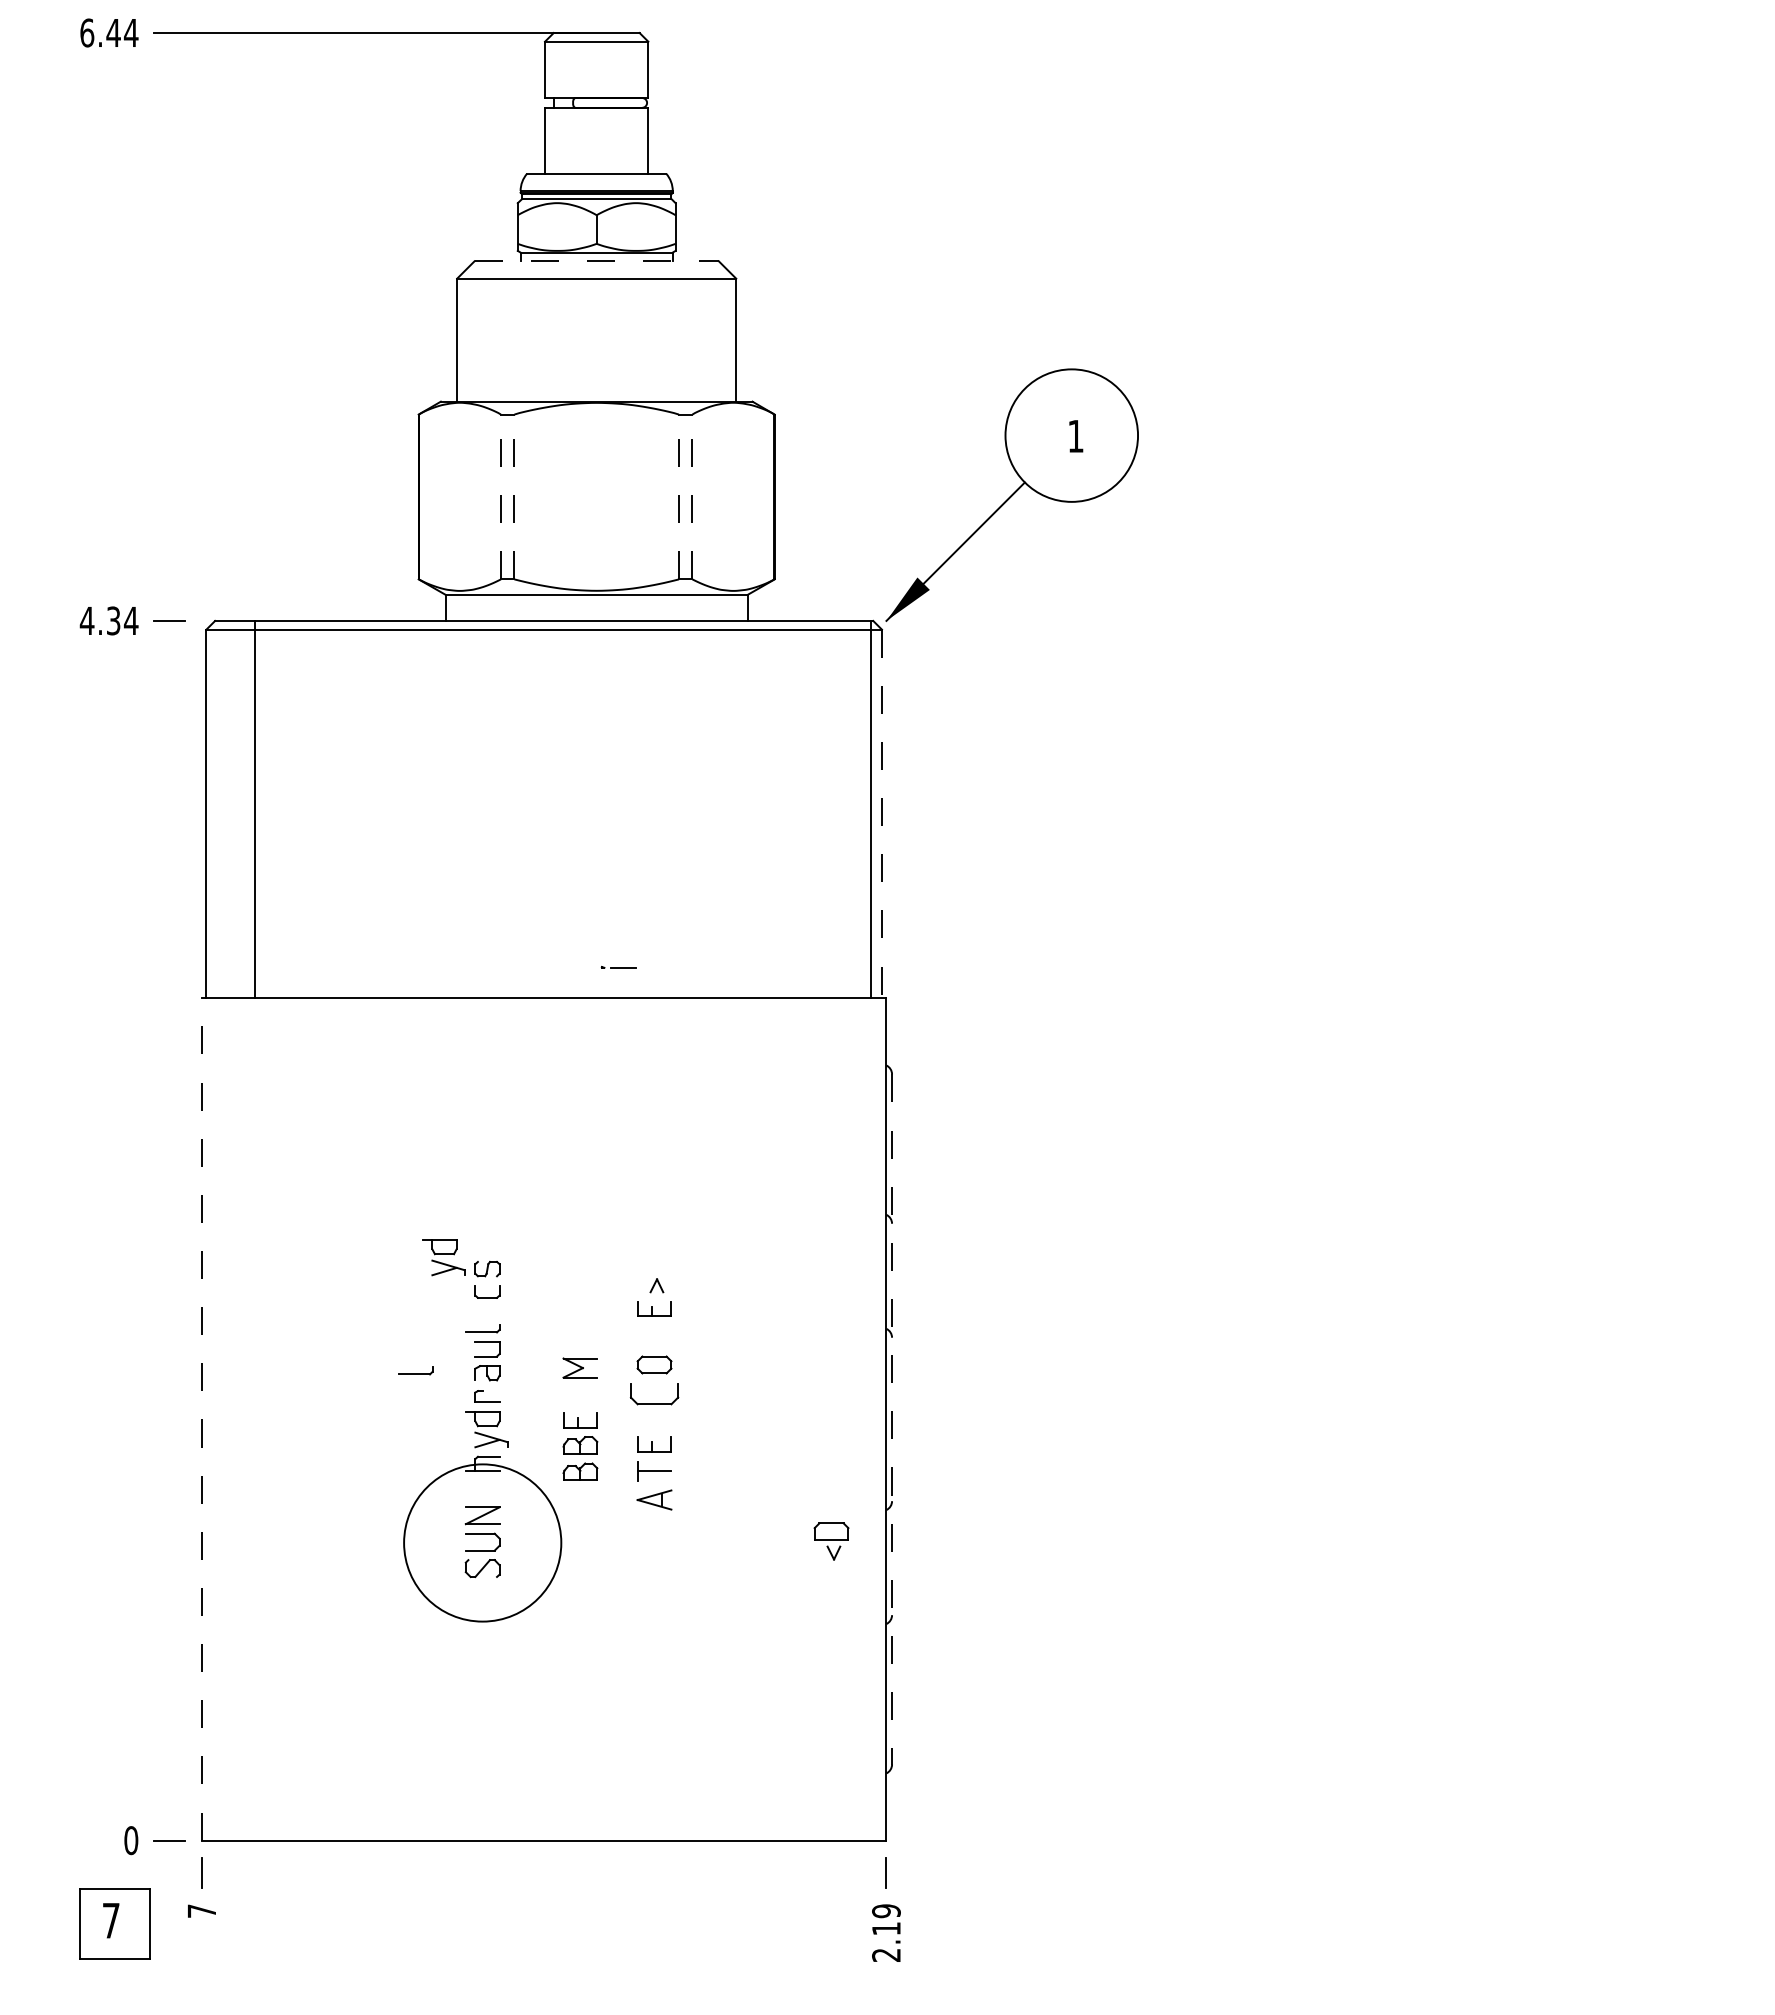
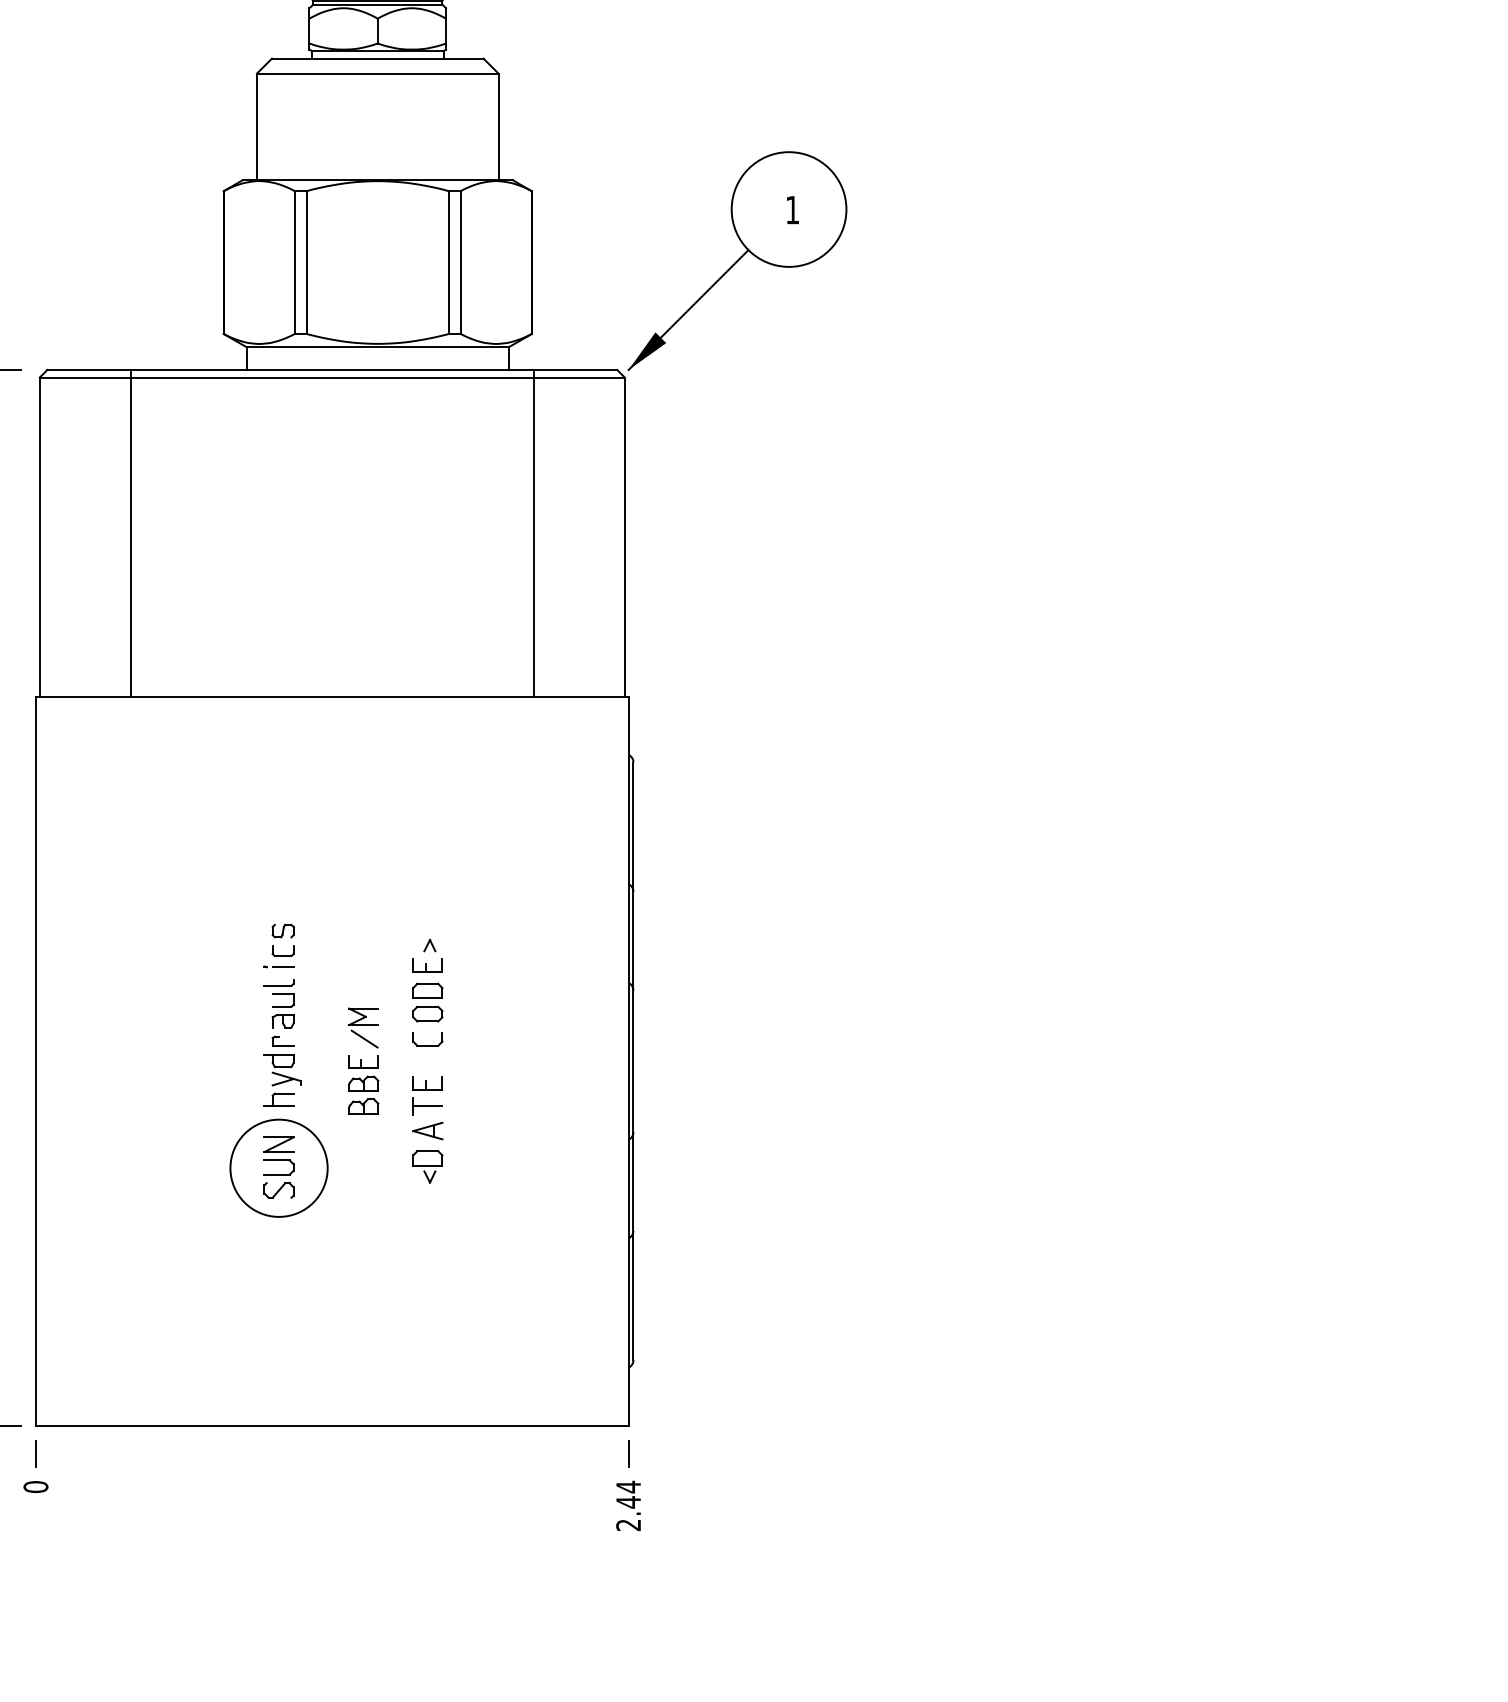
line: (597, 261) -> (378, 58), dashed -> solid
line: (500, 496) -> (294, 262), dashed -> solid
line: (514, 496) -> (306, 262), dashed -> solid
line: (678, 496) -> (448, 262), dashed -> solid
line: (692, 496) -> (460, 262), dashed -> solid
line: (254, 809) -> (130, 533), moved
line: (870, 809) -> (533, 533), moved
line: (881, 814) -> (624, 537), dashed -> solid
line: (618, 967) -> (278, 966), moved
part: (443, 1257) -> (245, 921), removed
part: (654, 1337) -> (427, 990), added
part: (415, 1370) -> (220, 1018), removed
line: (581, 1393) -> (364, 1038), added
part: (654, 1394) -> (427, 1039), size x0.71
line: (201, 1418) -> (35, 1060), dashed -> solid
line: (892, 1419) -> (633, 1061), dashed -> solid
part: (831, 1541) -> (427, 1166), moved
circle: (482, 1542) -> (278, 1167), size x0.71
text: (201, 1911) -> (35, 1487), 7 -> 0
text: (886, 1920) -> (628, 1495), 2.19 -> 2.44

